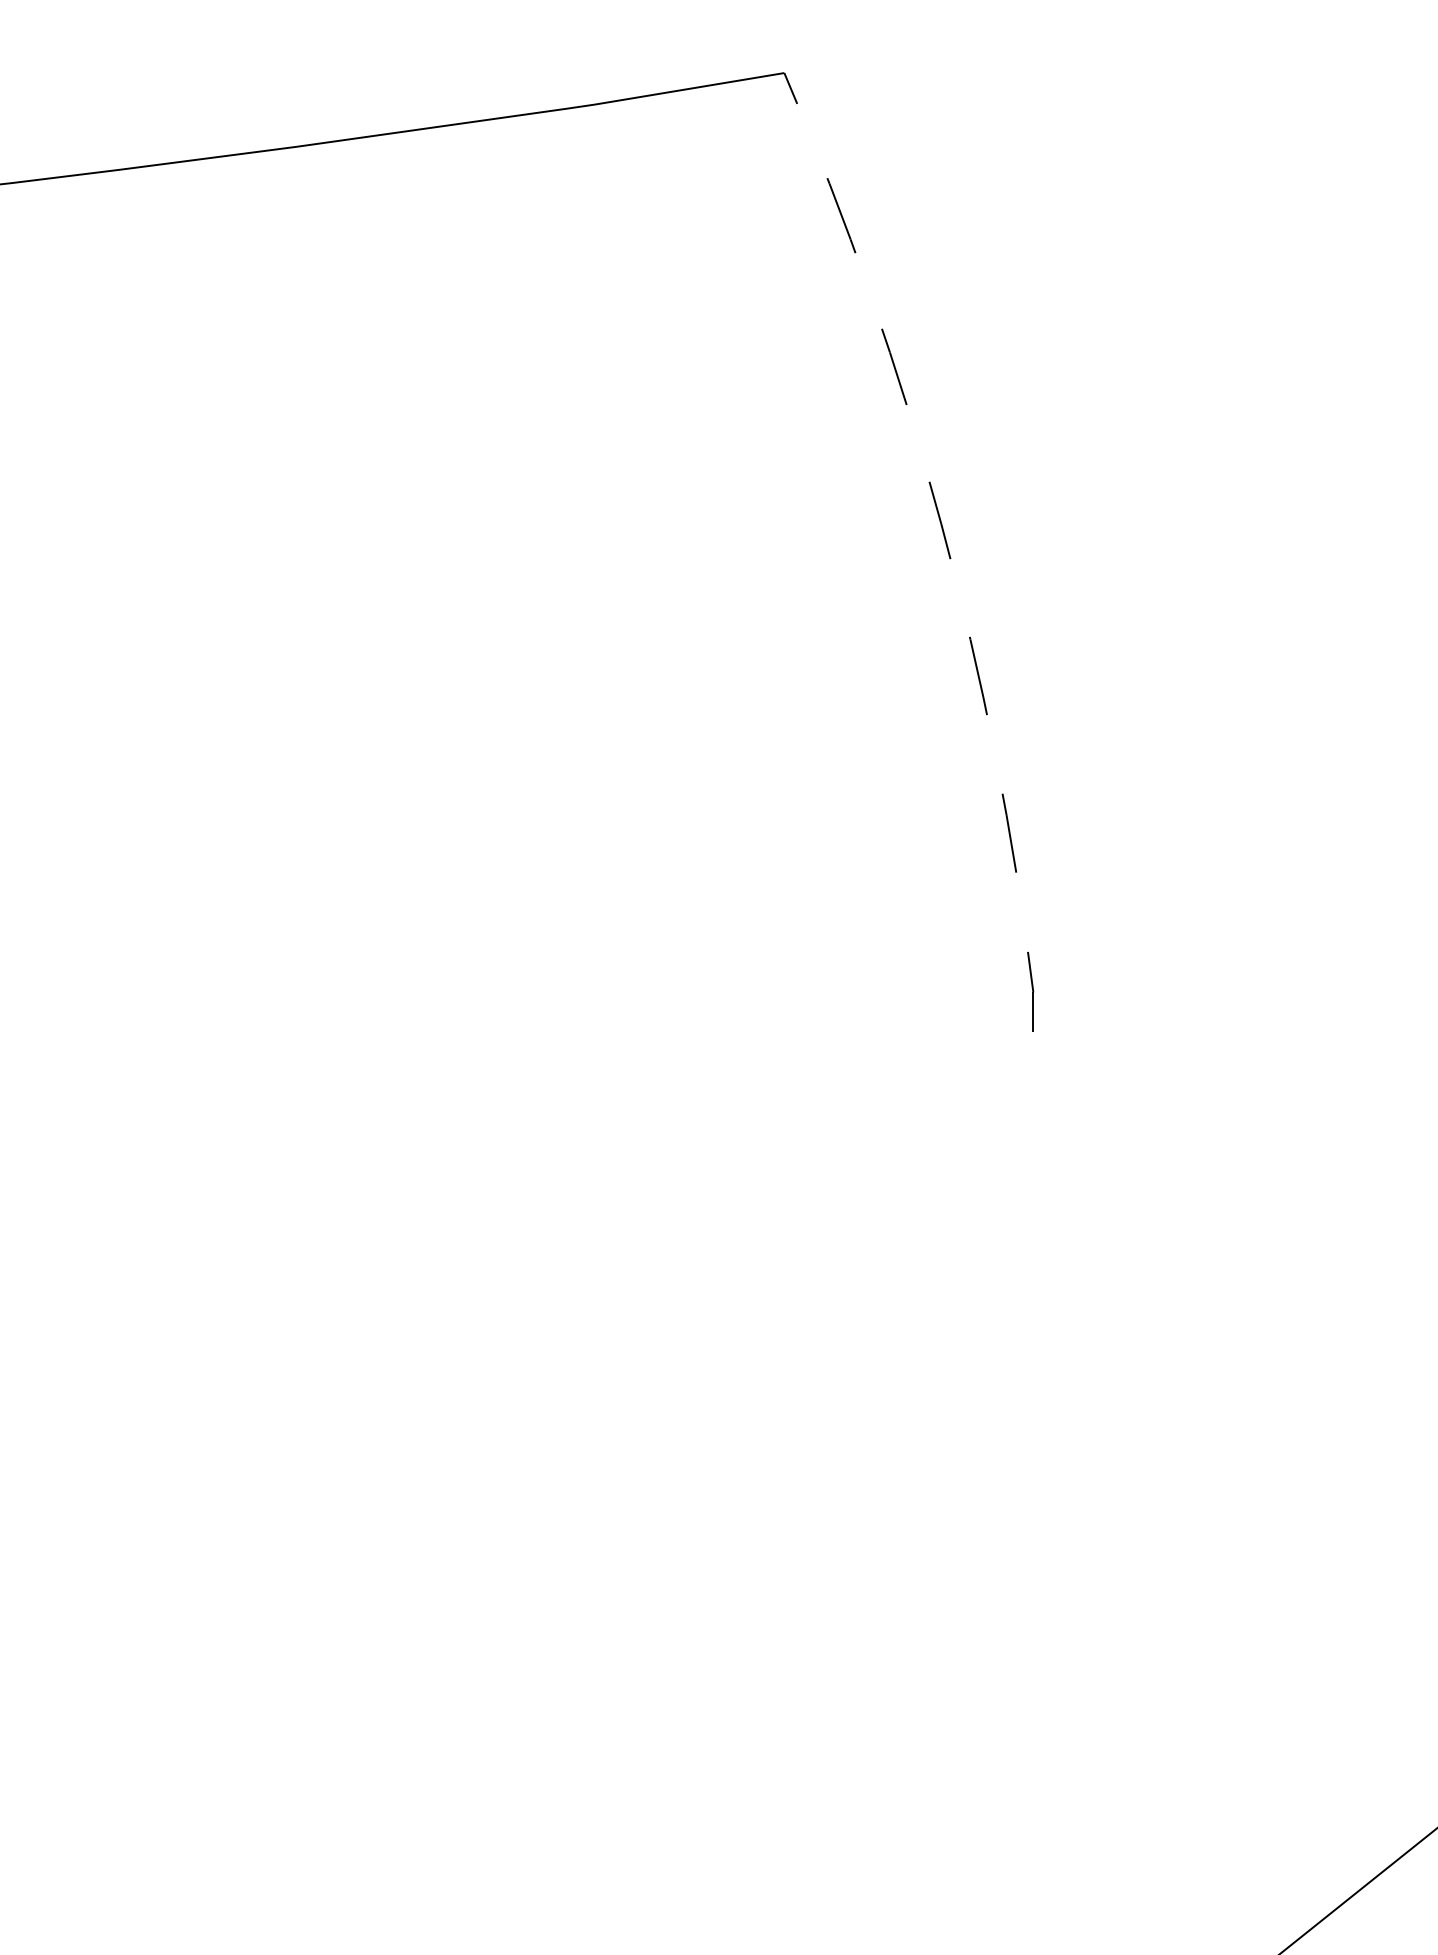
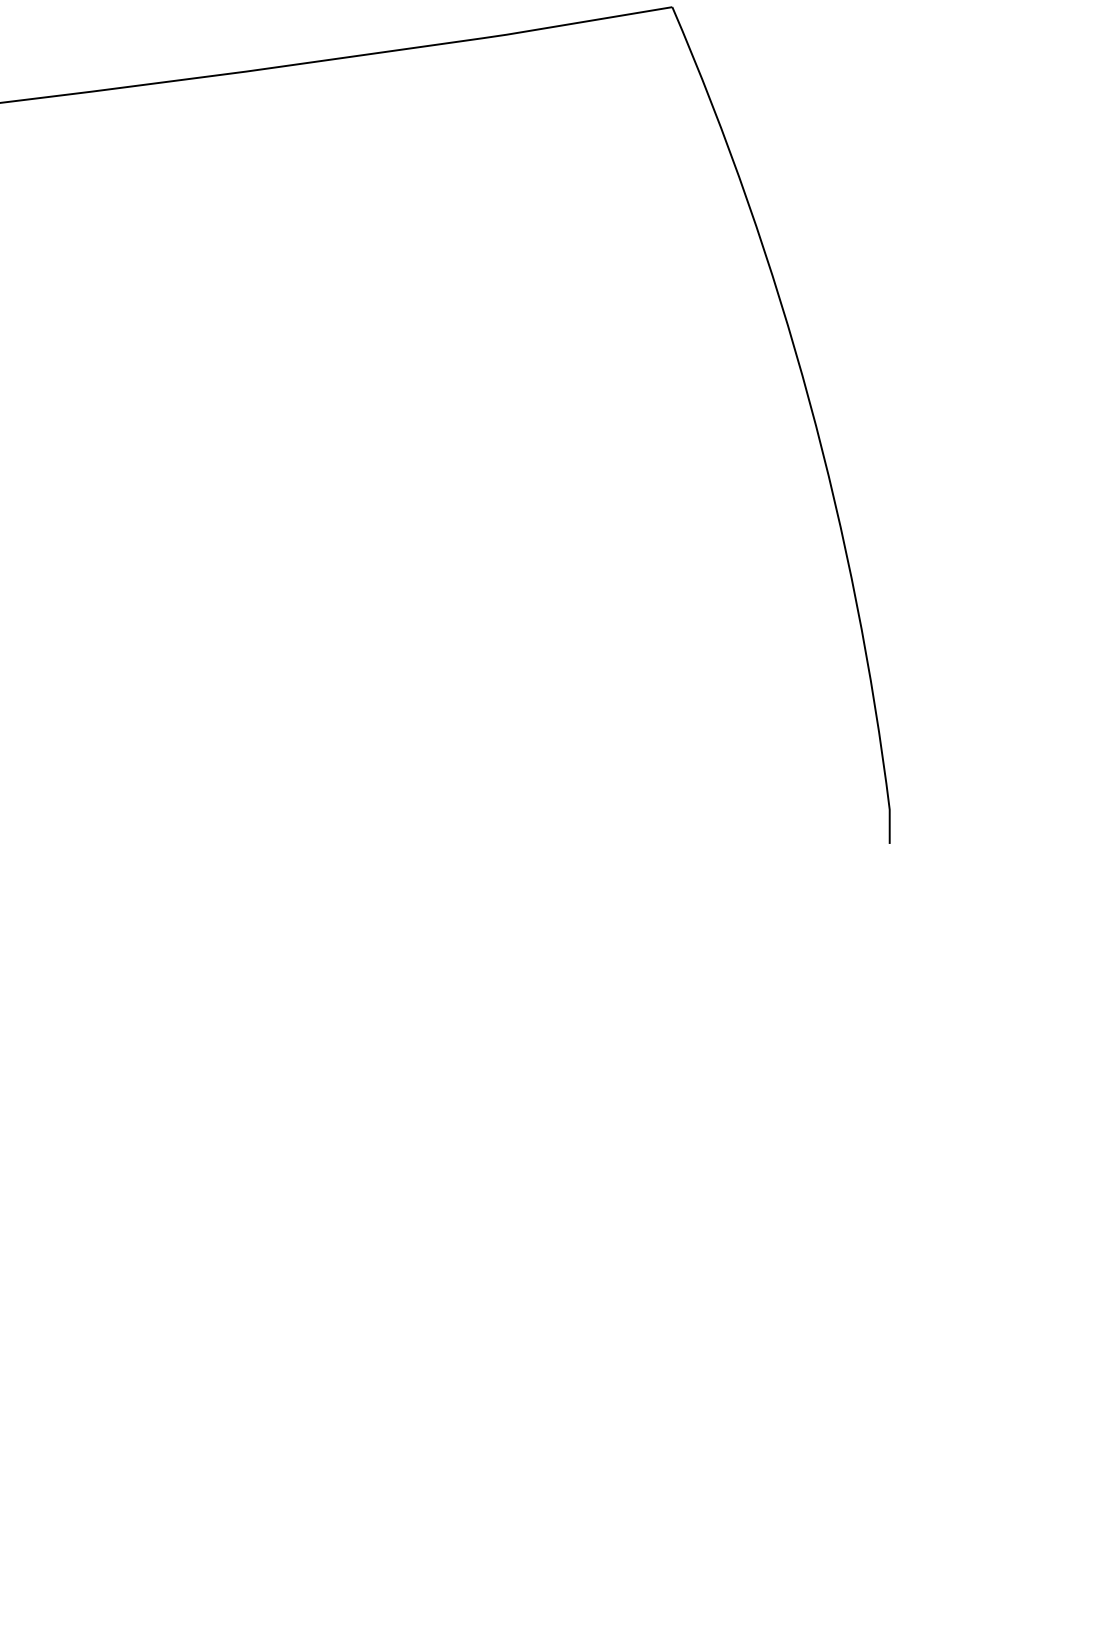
line: (946, 543) -> (813, 417), dashed -> solid

